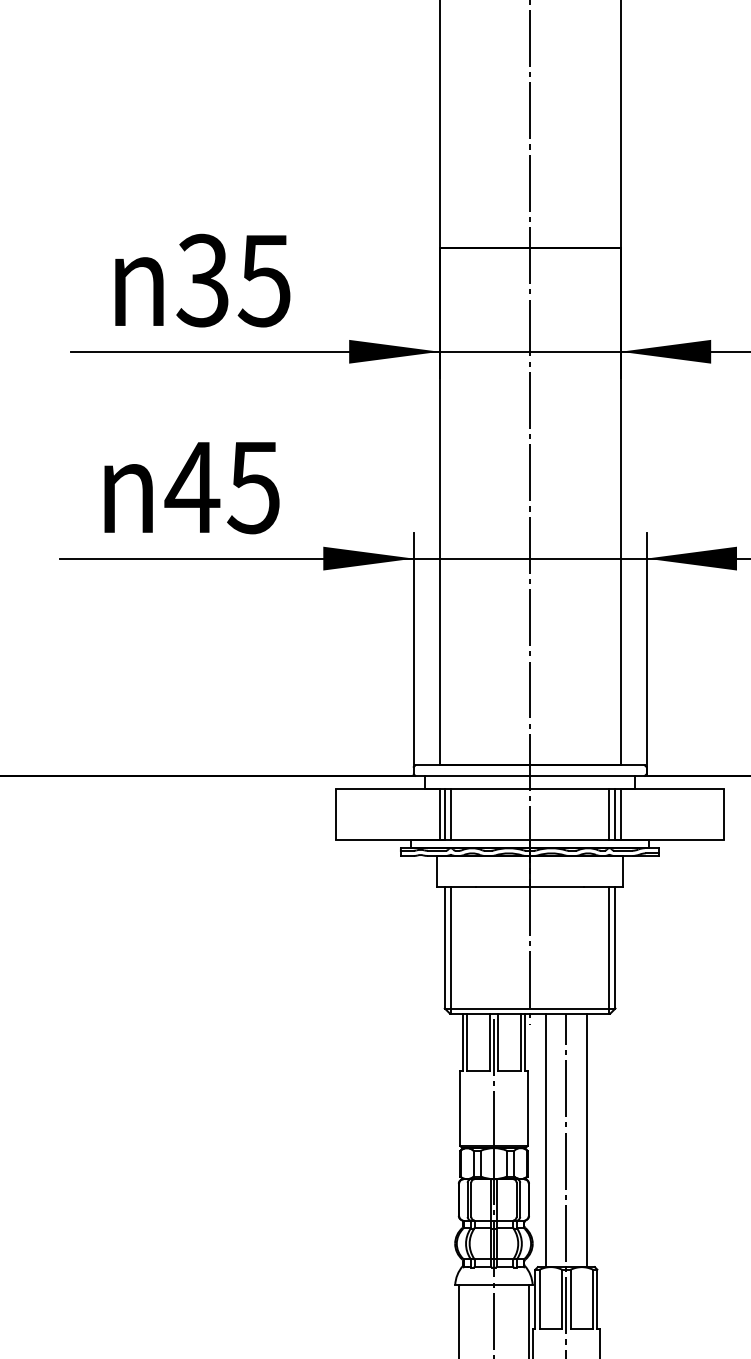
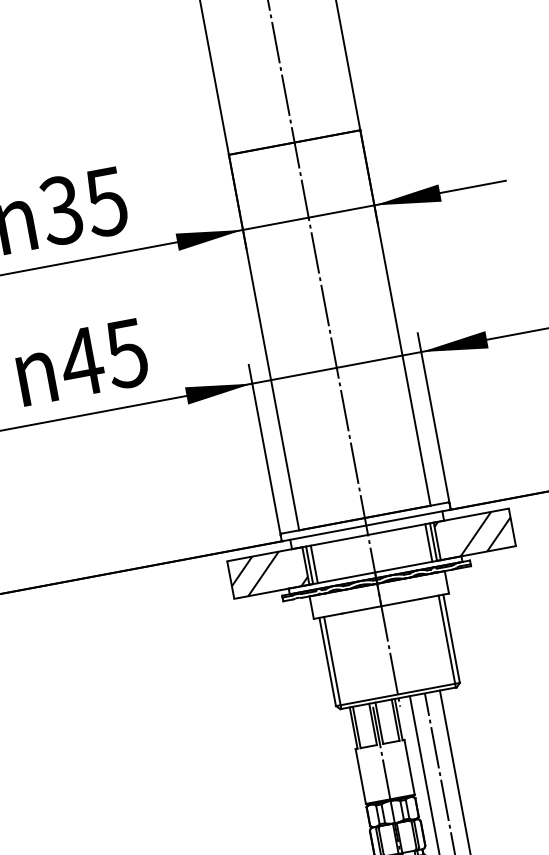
hatch: (387, 814) -> (267, 573), added
hatch: (672, 814) -> (474, 534), added

